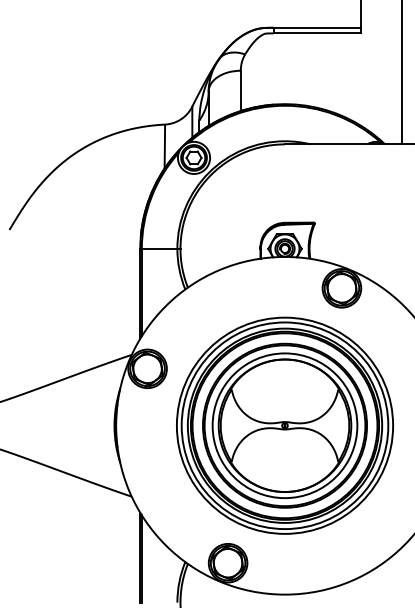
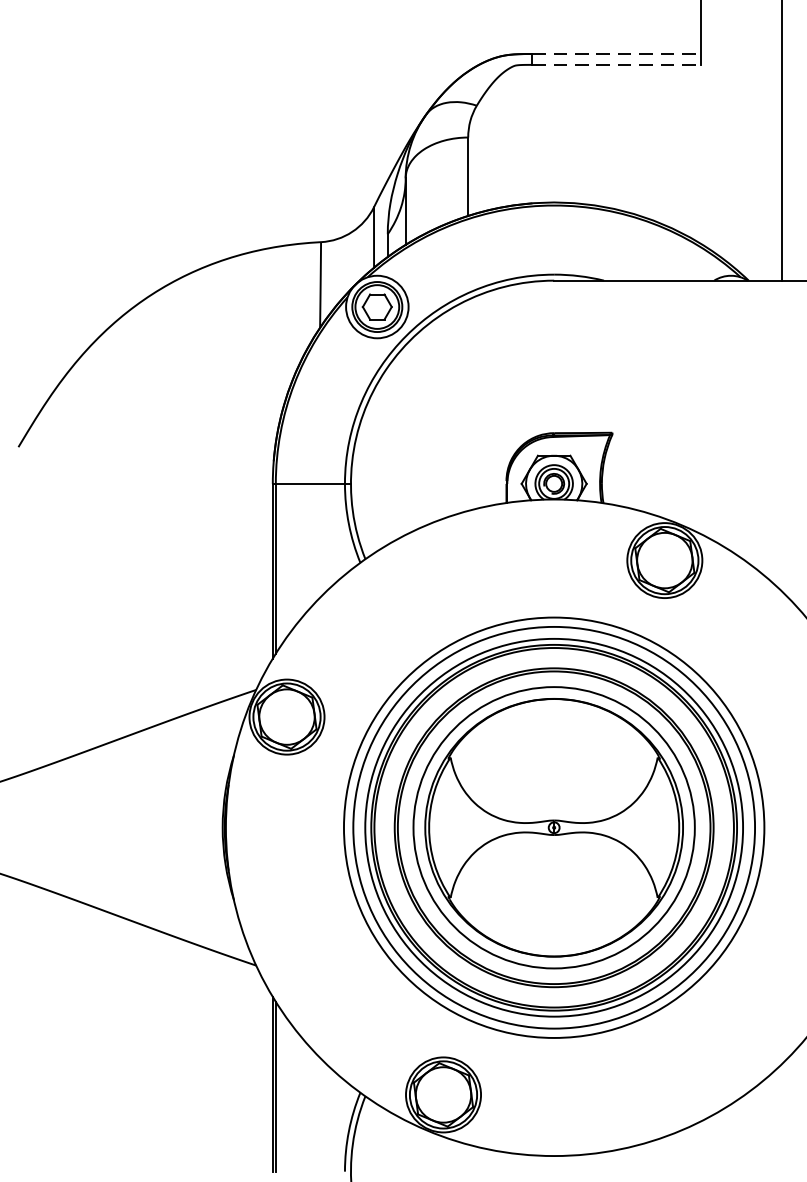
line: (317, 27) -> (617, 53), solid -> dashed
line: (317, 33) -> (617, 65), solid -> dashed

